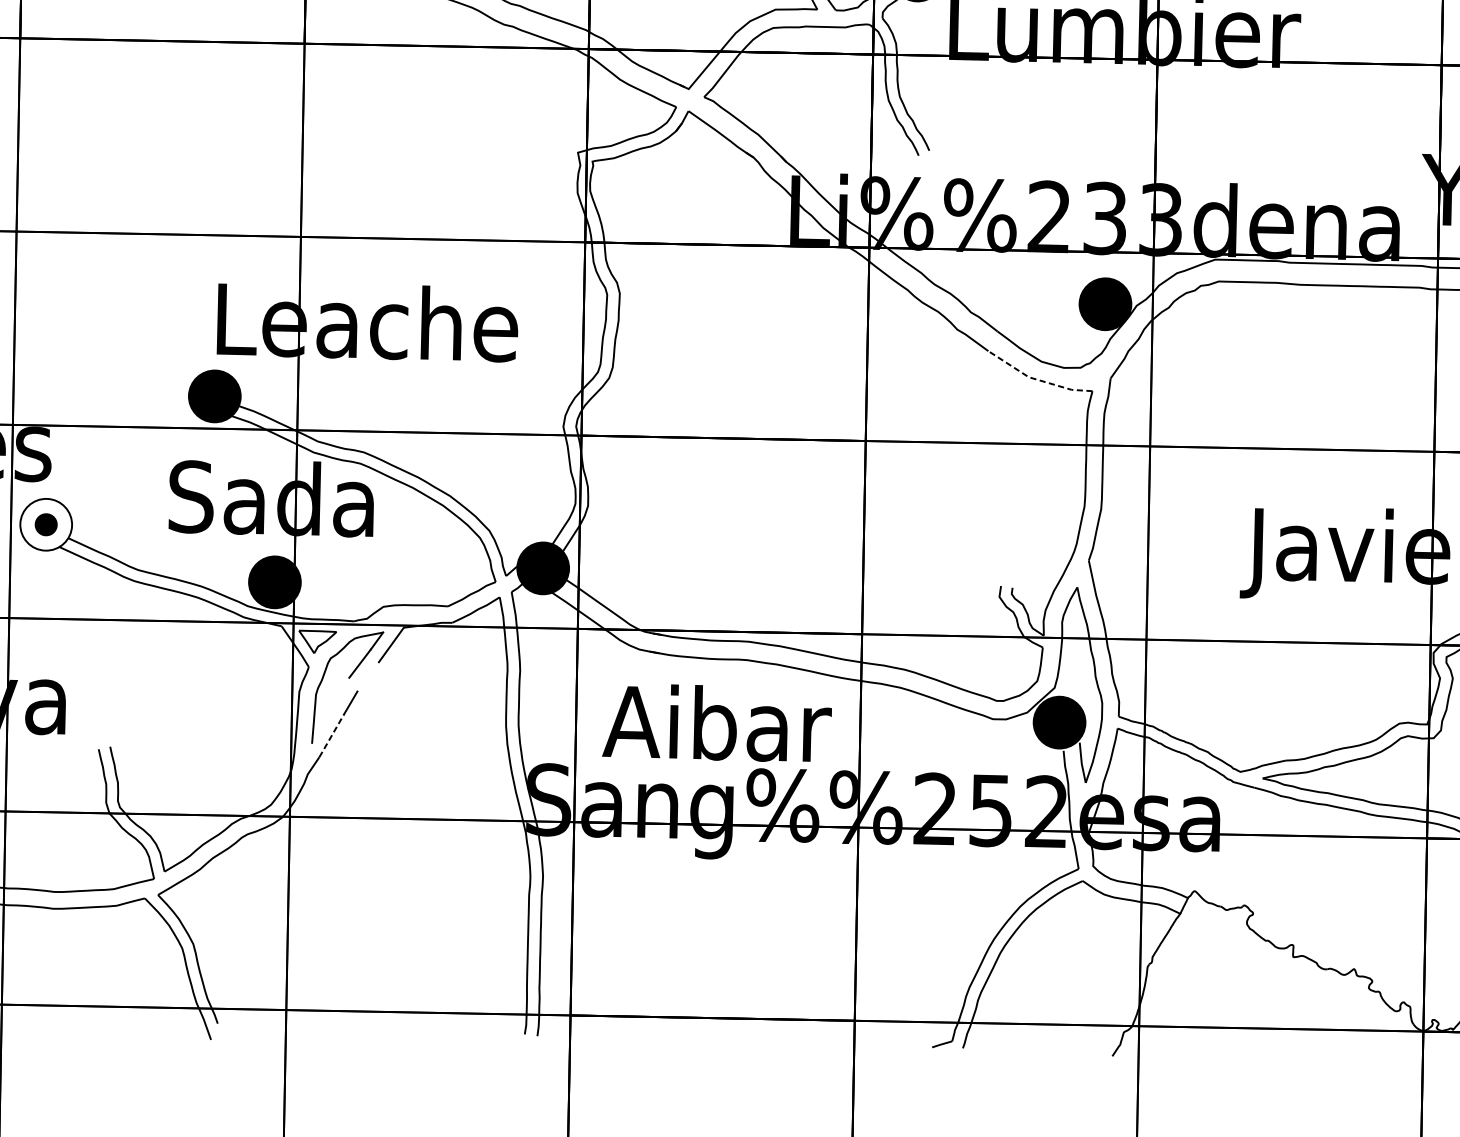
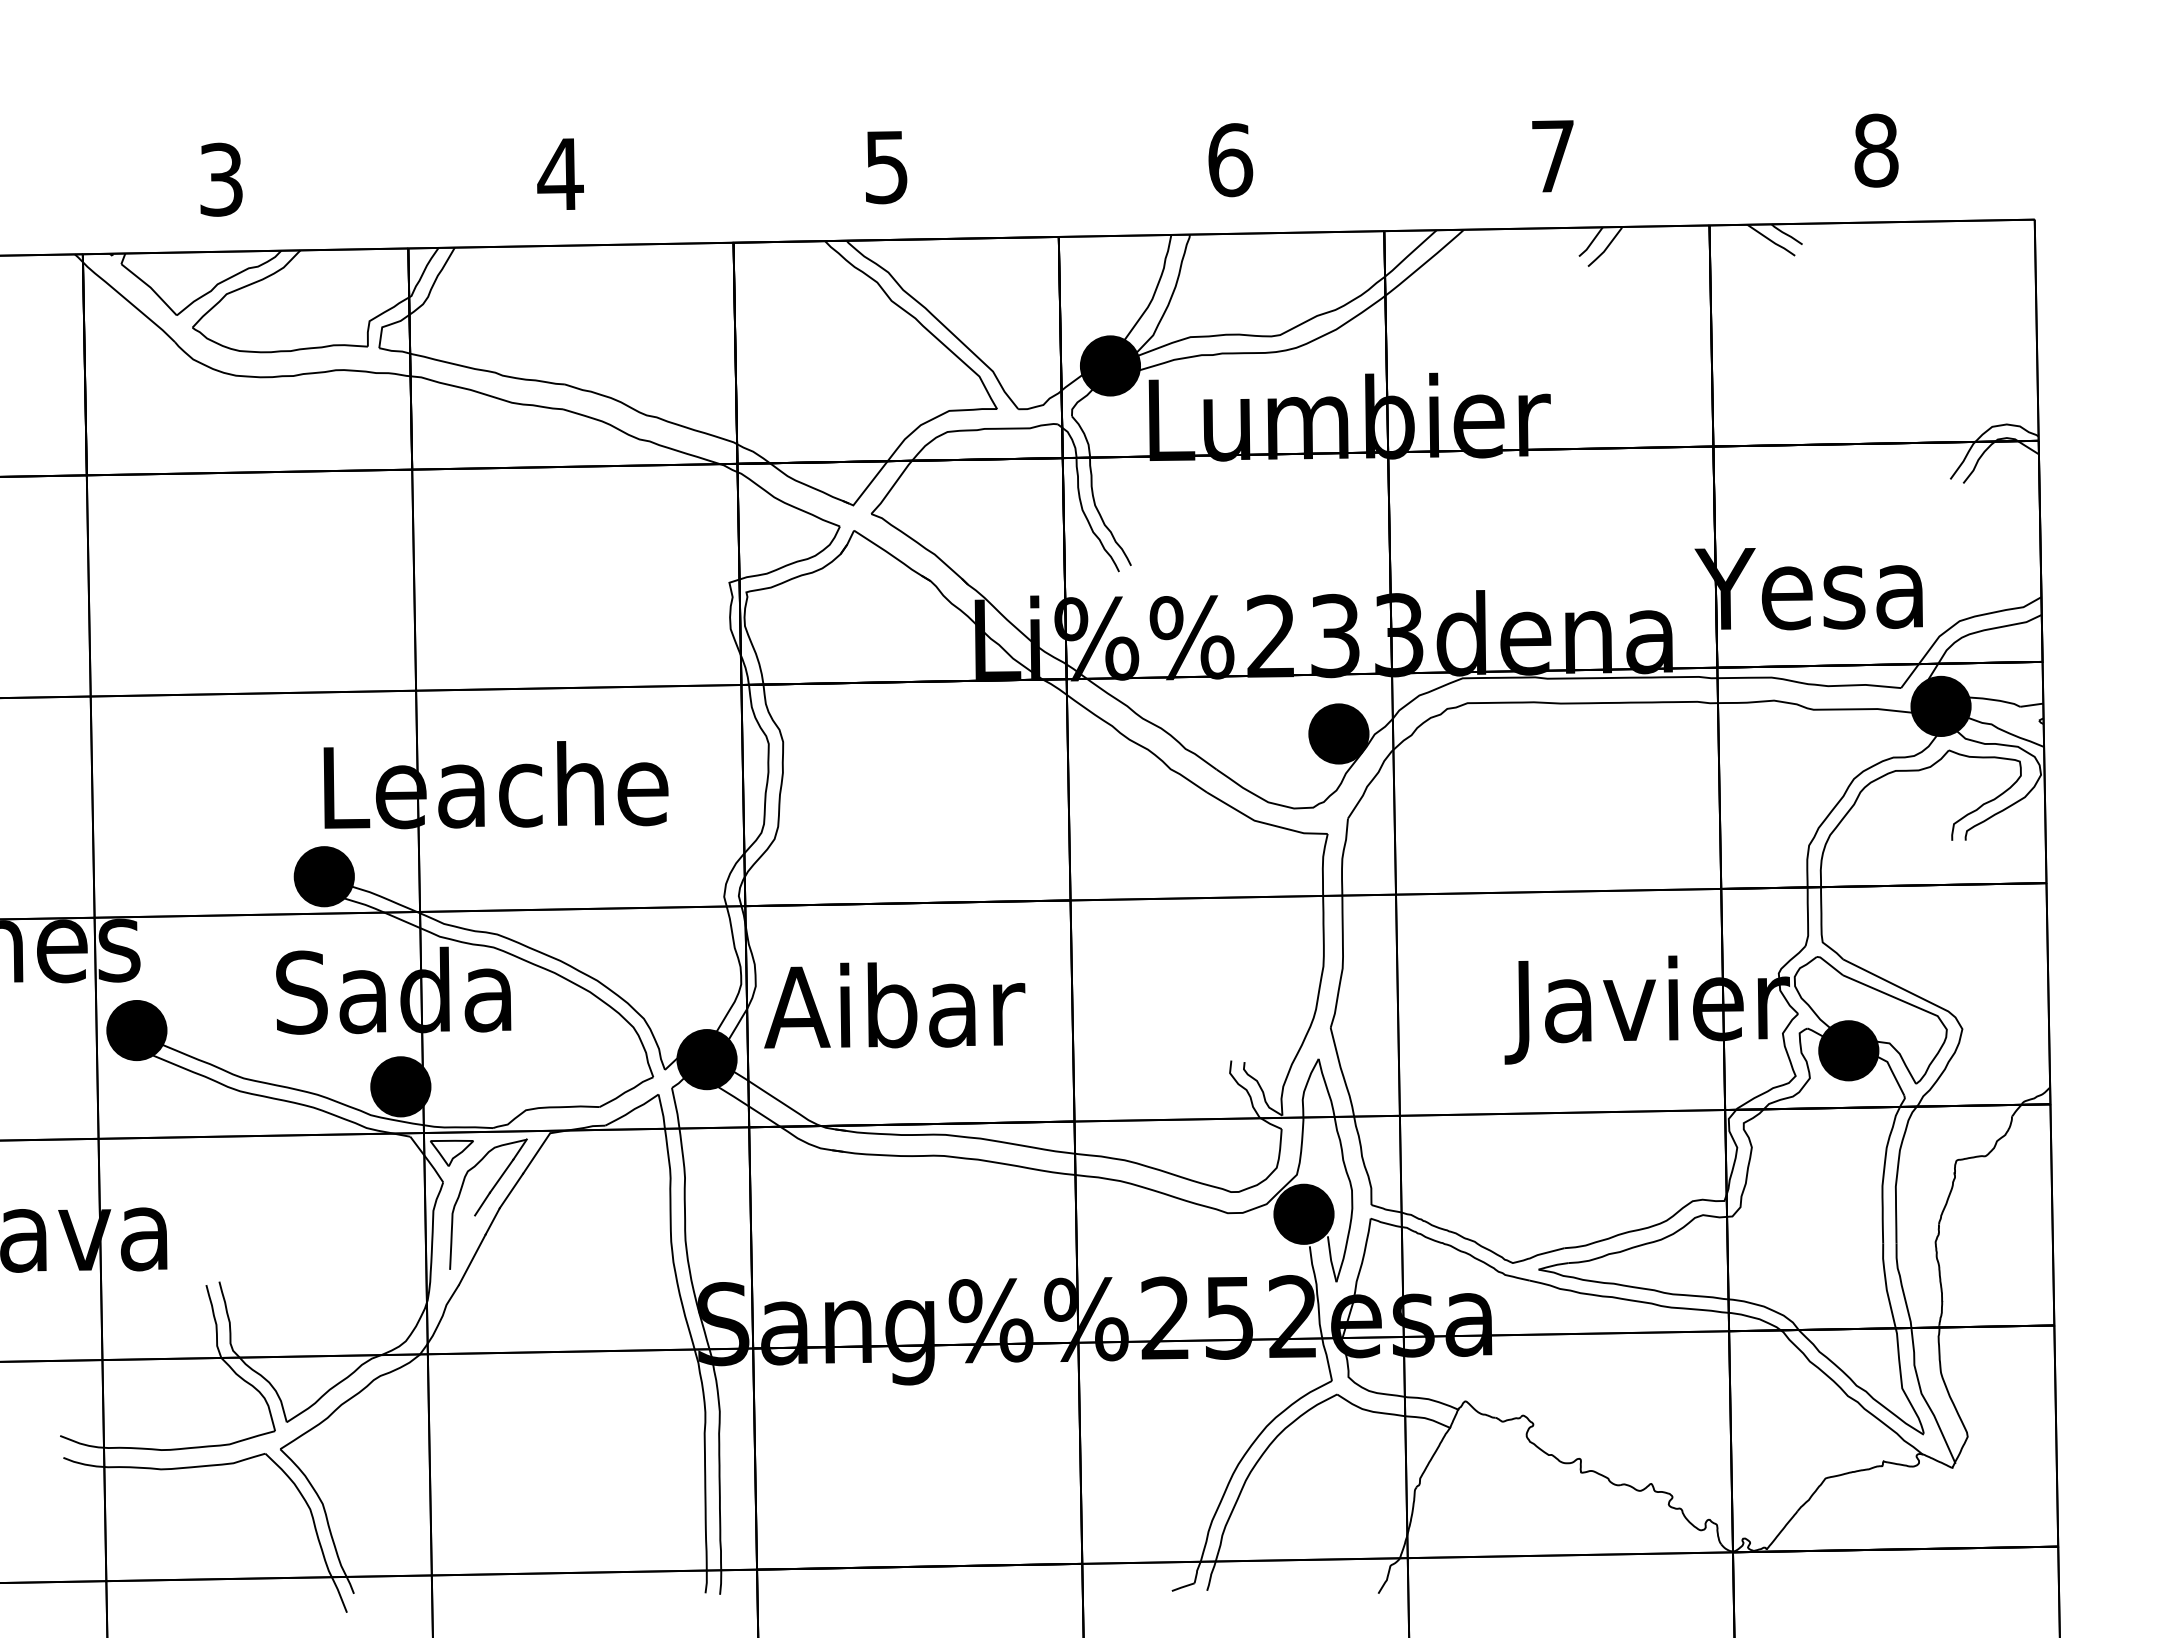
line: (1036, 380) -> (1263, 823), dashed -> solid
fill: (45, 524) -> (136, 1030), added
line: (368, 676) -> (511, 1190), added
line: (342, 686) -> (482, 1203), added
text: (717, 723) -> (894, 1005), moved
line: (331, 735) -> (472, 1259), dashed -> solid

